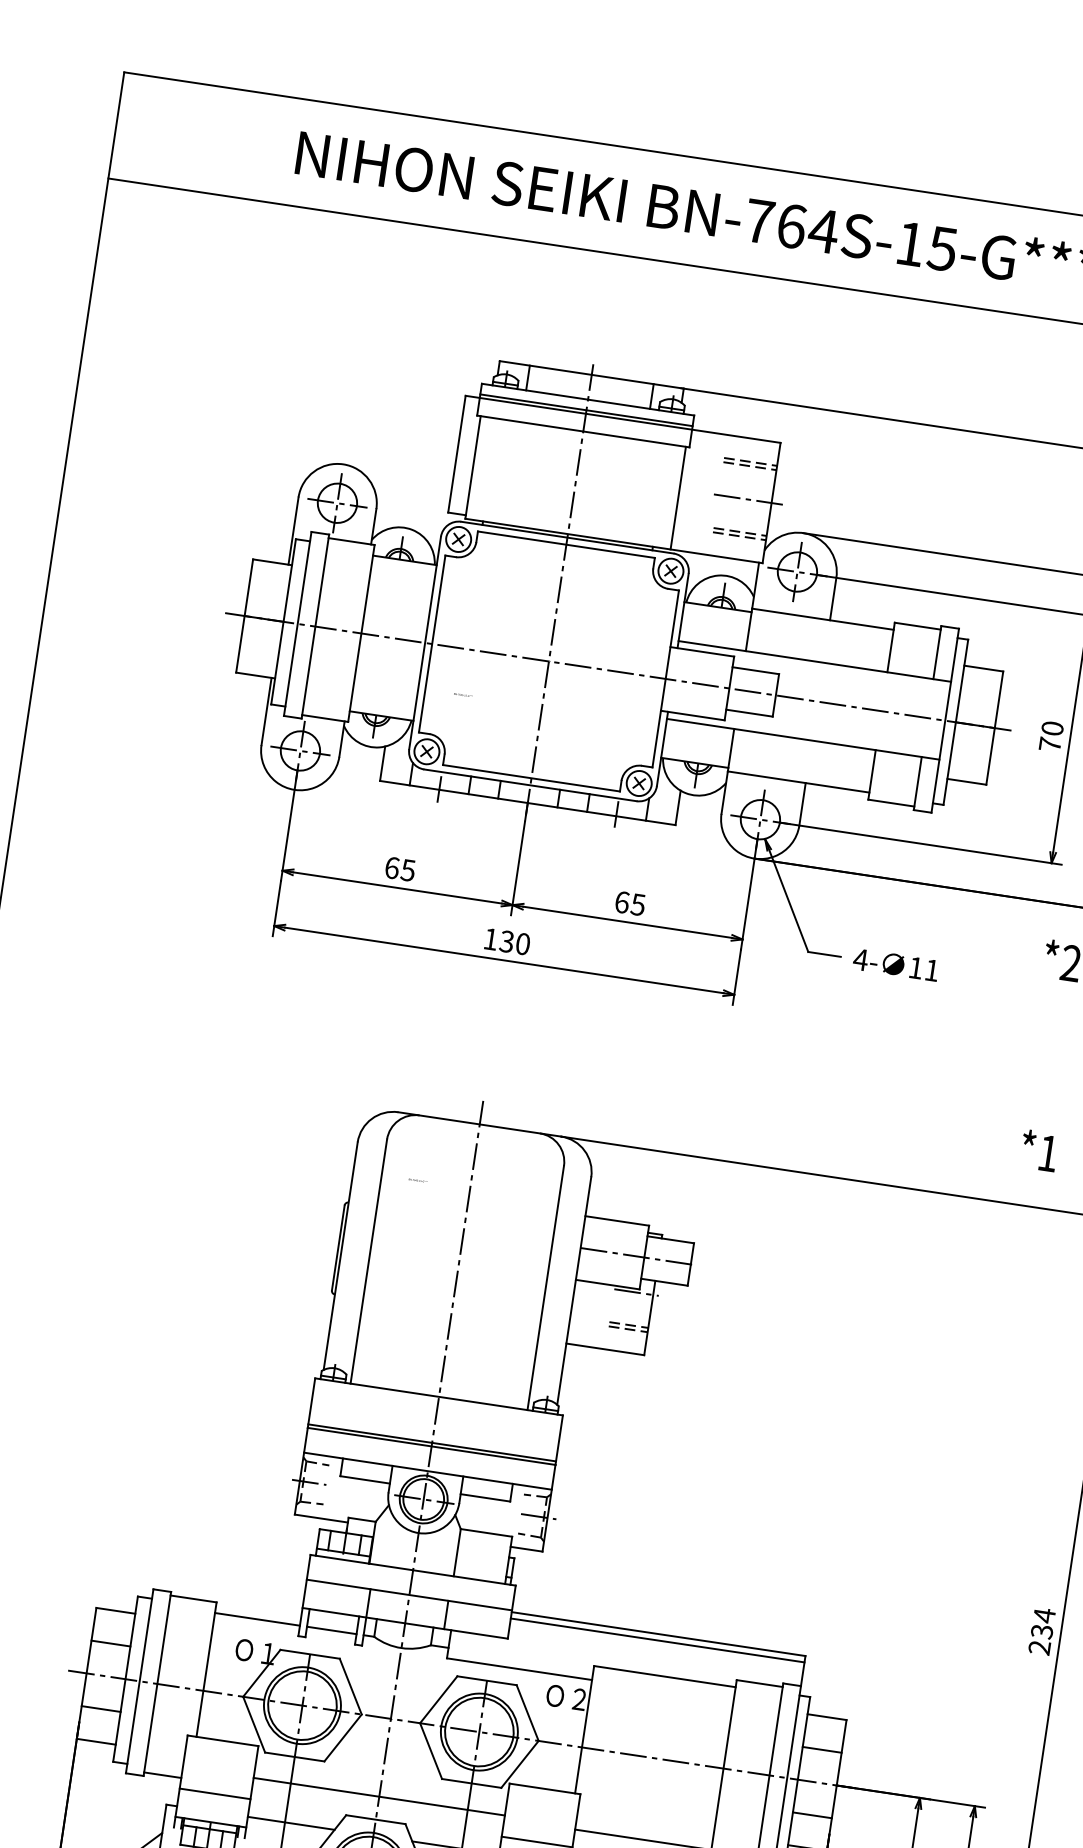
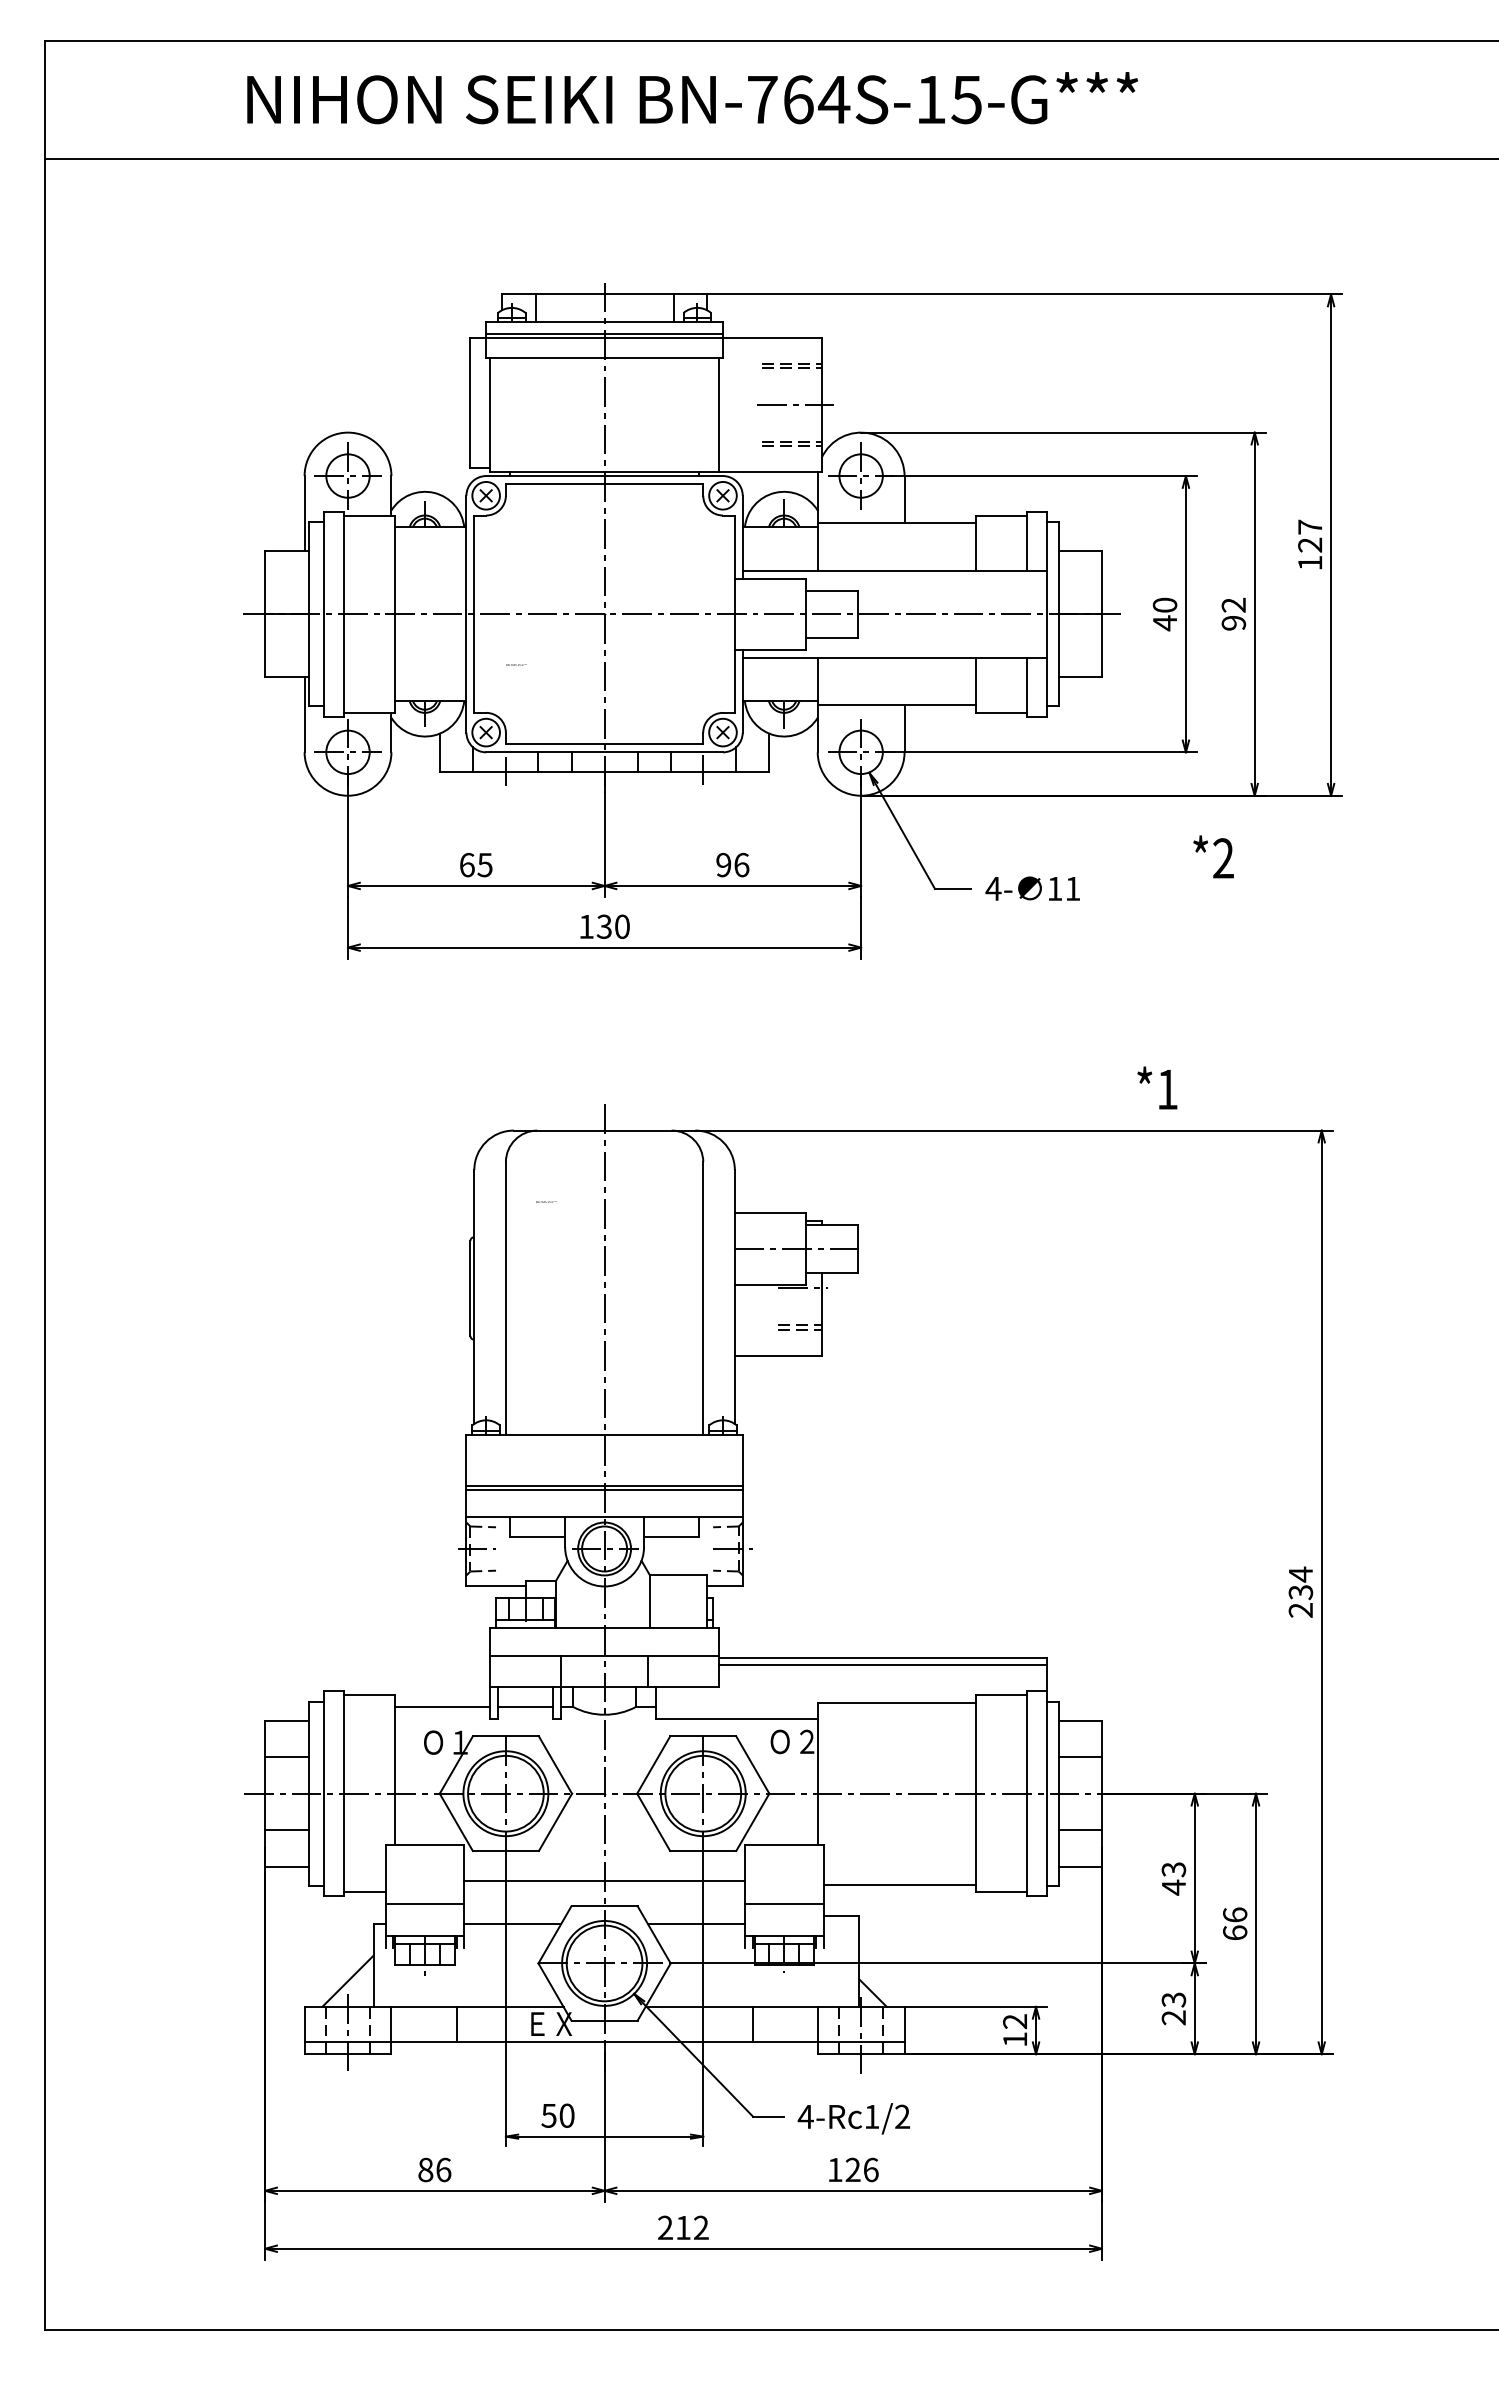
text: (1049, 744) -> (1164, 623), 70 -> 40
text: (630, 903) -> (732, 864), 65 -> 96
text: (1039, 1150) -> (1157, 1087), moved

